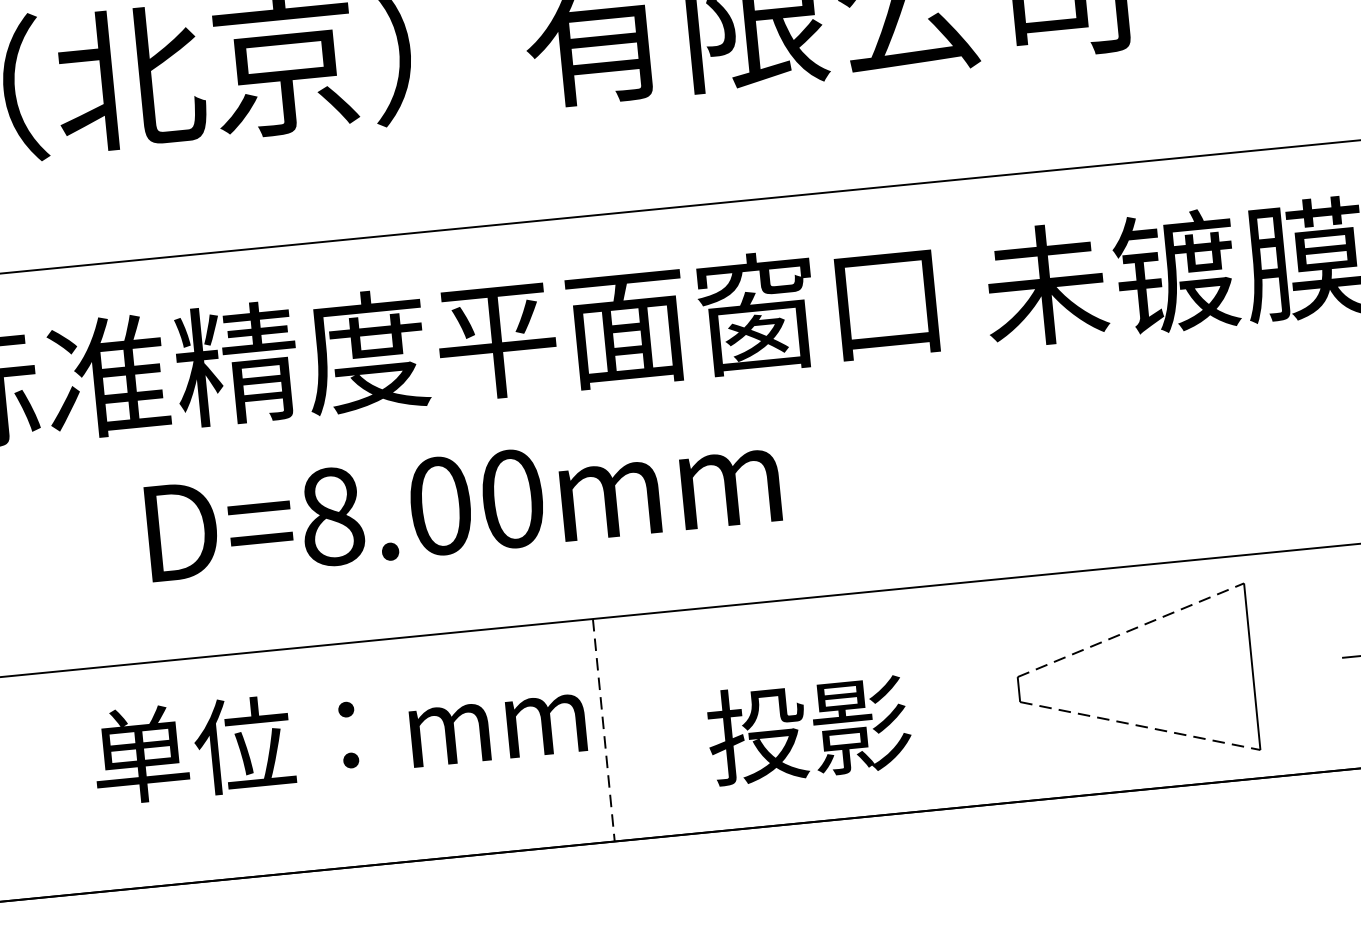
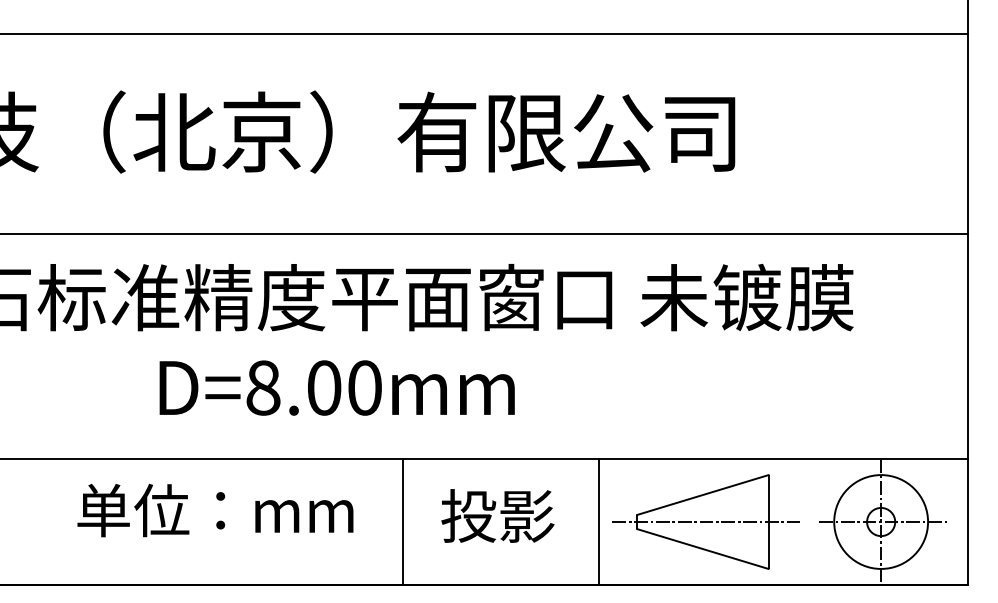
line: (1130, 631) -> (702, 495), dashed -> solid
line: (1140, 678) -> (705, 522), added
line: (952, 695) -> (599, 521), added
line: (1139, 726) -> (702, 549), dashed -> solid
text: (808, 728) -> (497, 515), moved
line: (604, 731) -> (403, 522), dashed -> solid
text: (339, 735) -> (215, 510), moved

